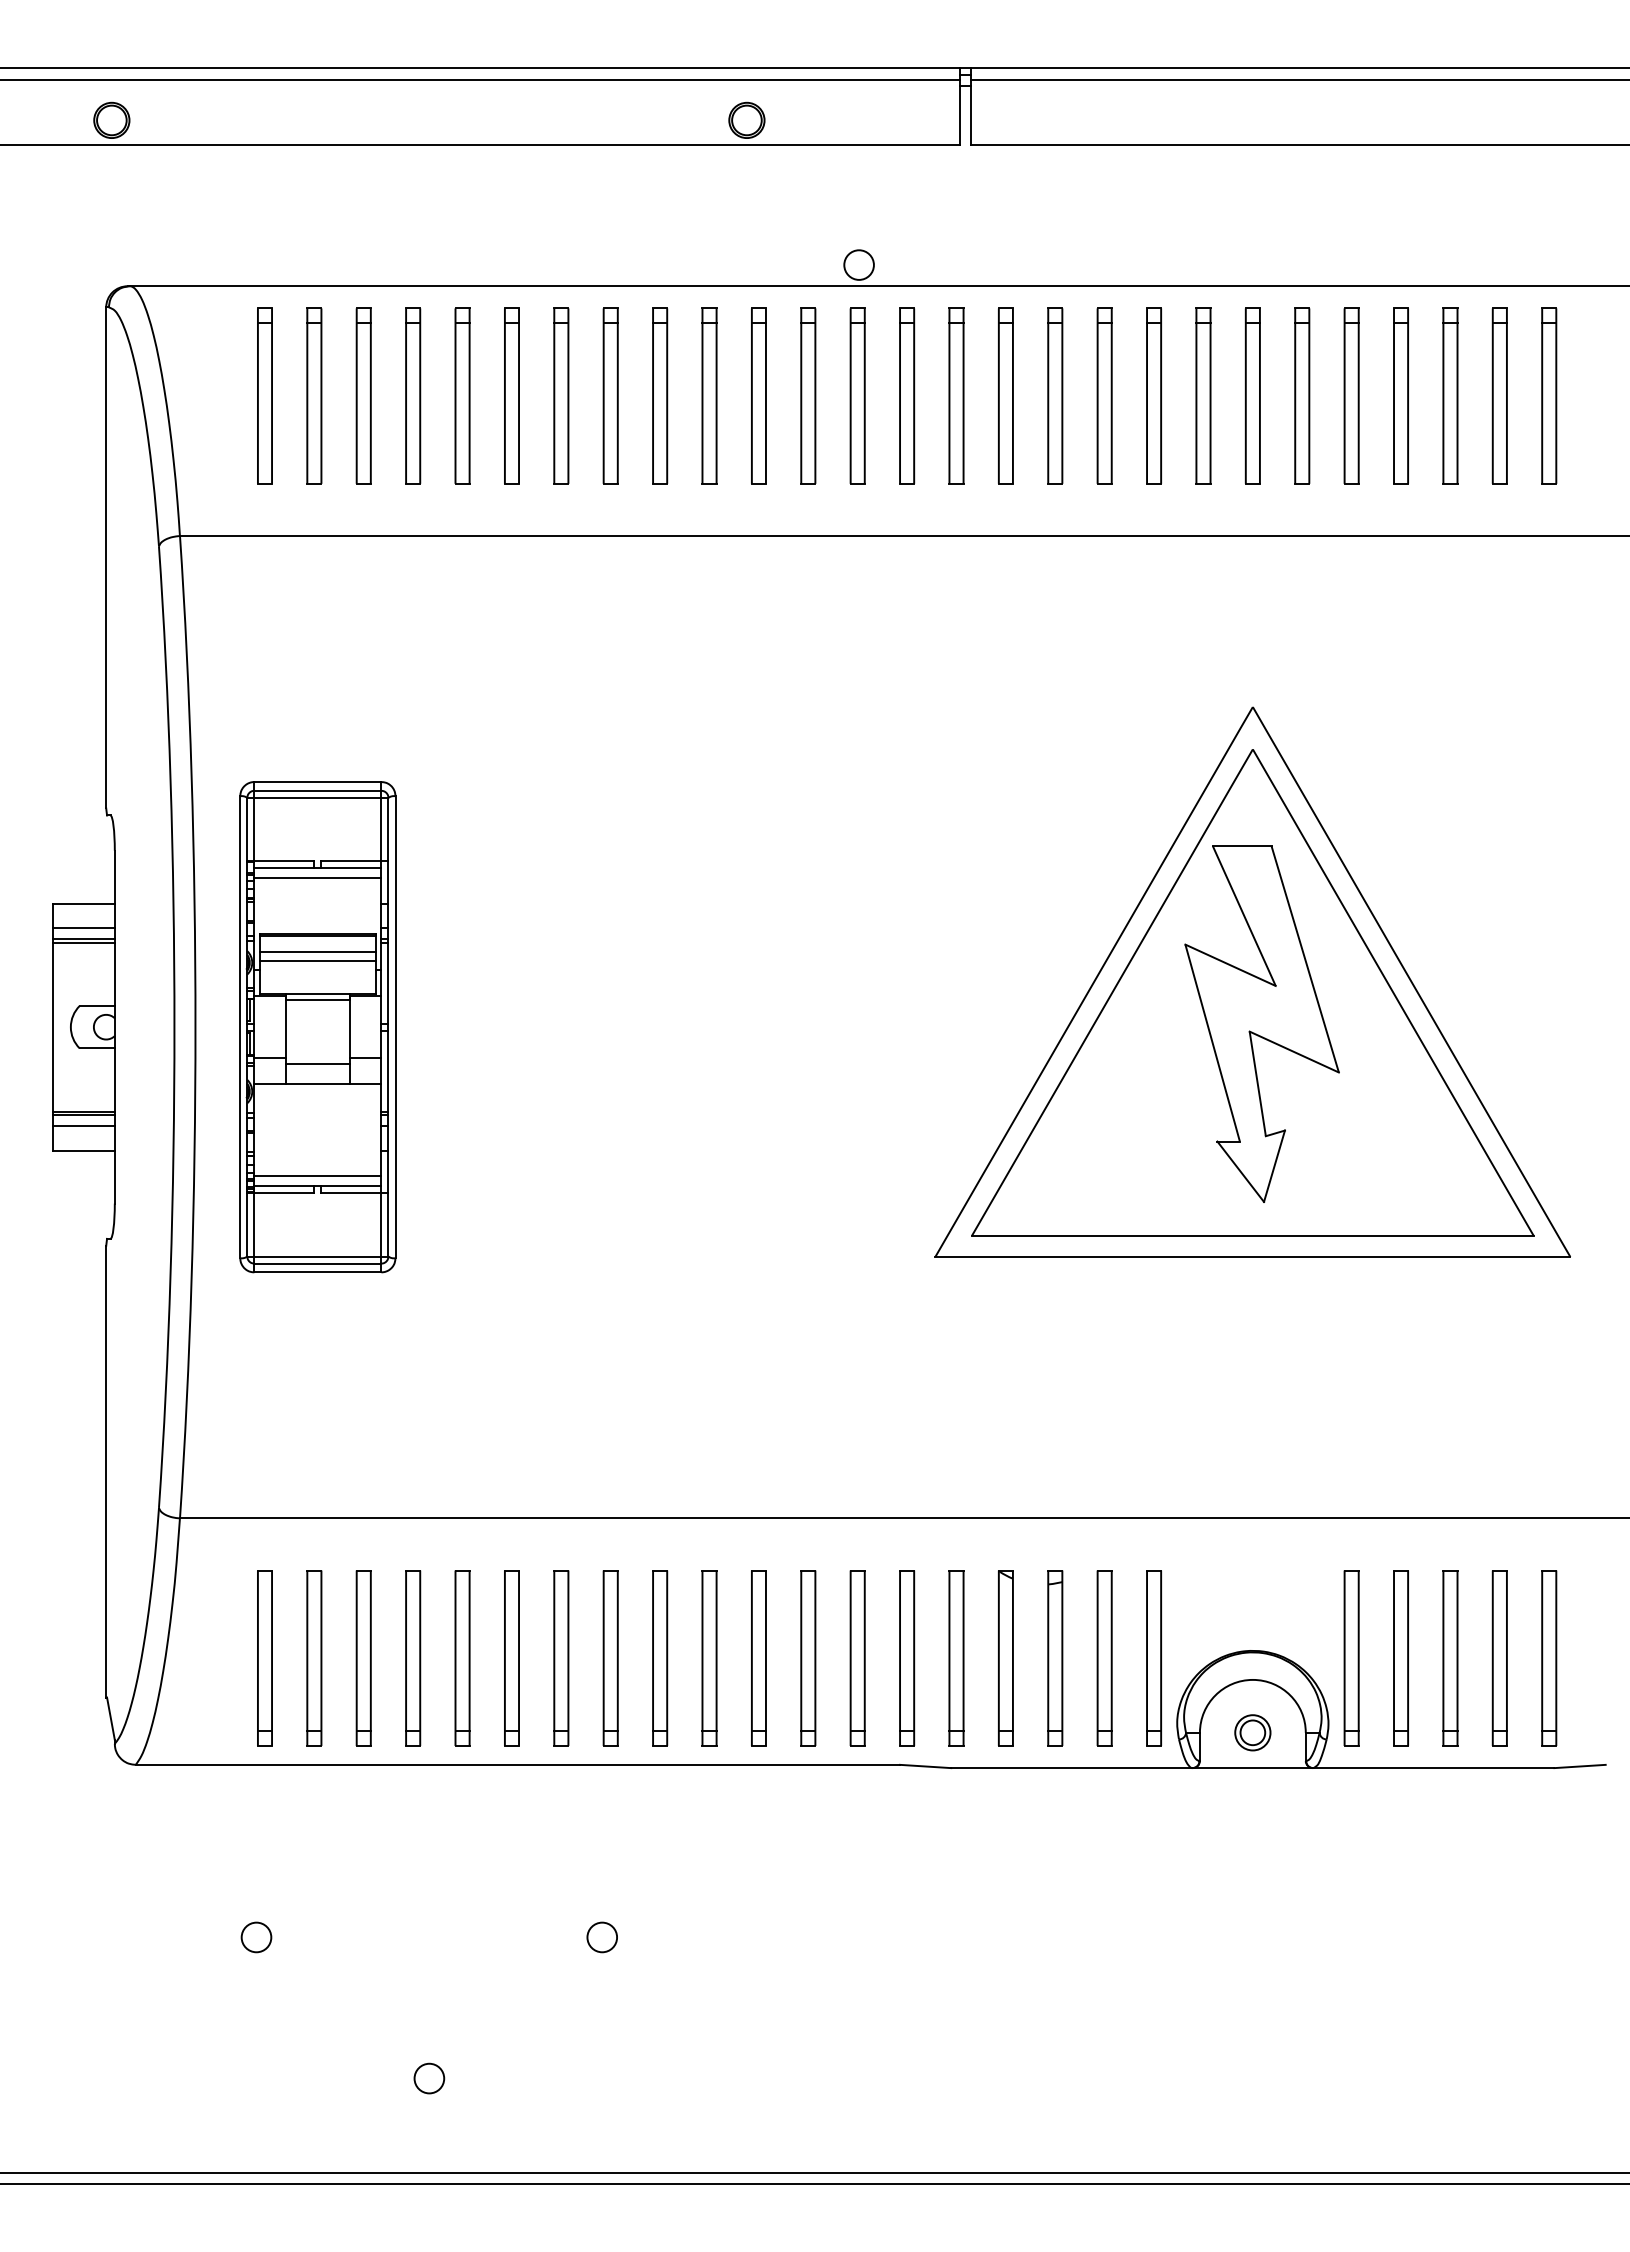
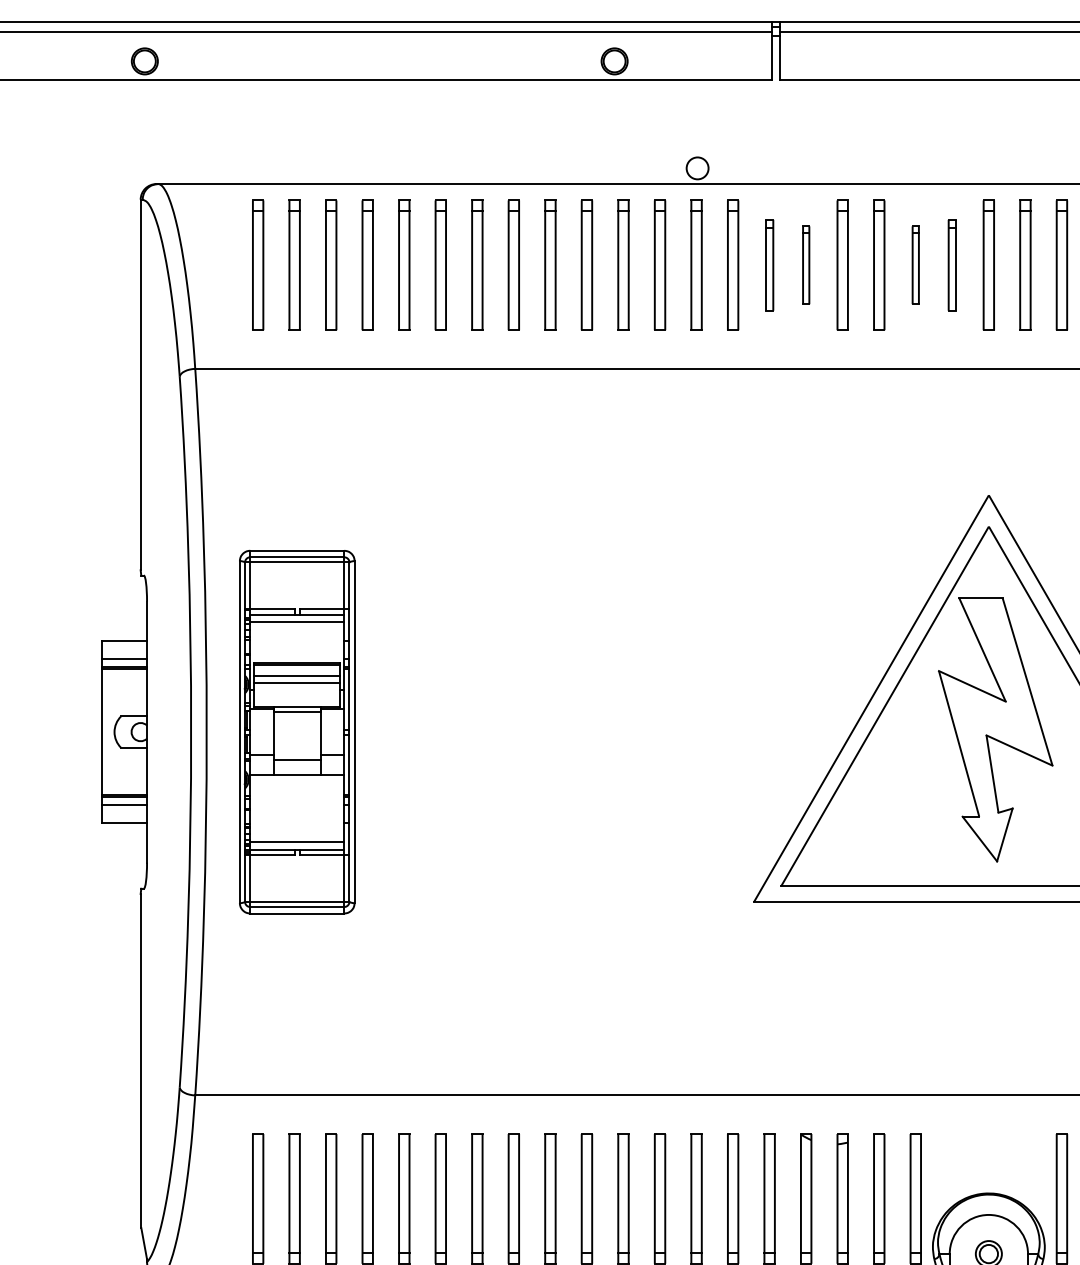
part: (956, 395) -> (769, 264), size x0.7
part: (1005, 395) -> (805, 264), size x0.6
part: (1153, 395) -> (915, 264), size x0.6
part: (1203, 395) -> (952, 264), size x0.7

